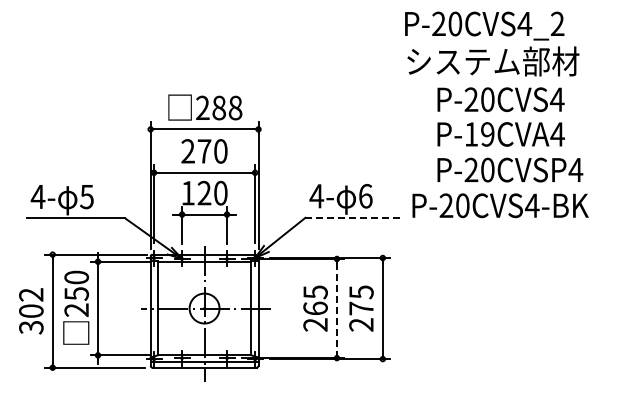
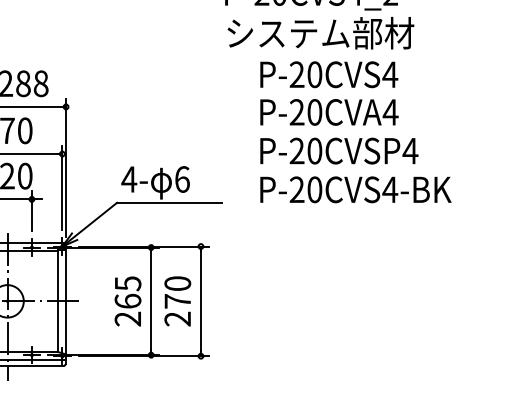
text: (479, 134) -> (305, 112), P-19CVA4 -> P-20CVA4
text: (500, 205) -> (355, 189), moved
line: (354, 217) -> (170, 202), dashed -> solid
text: (361, 292) -> (177, 283), 275 -> 270
line: (336, 309) -> (150, 302), dashed -> solid

